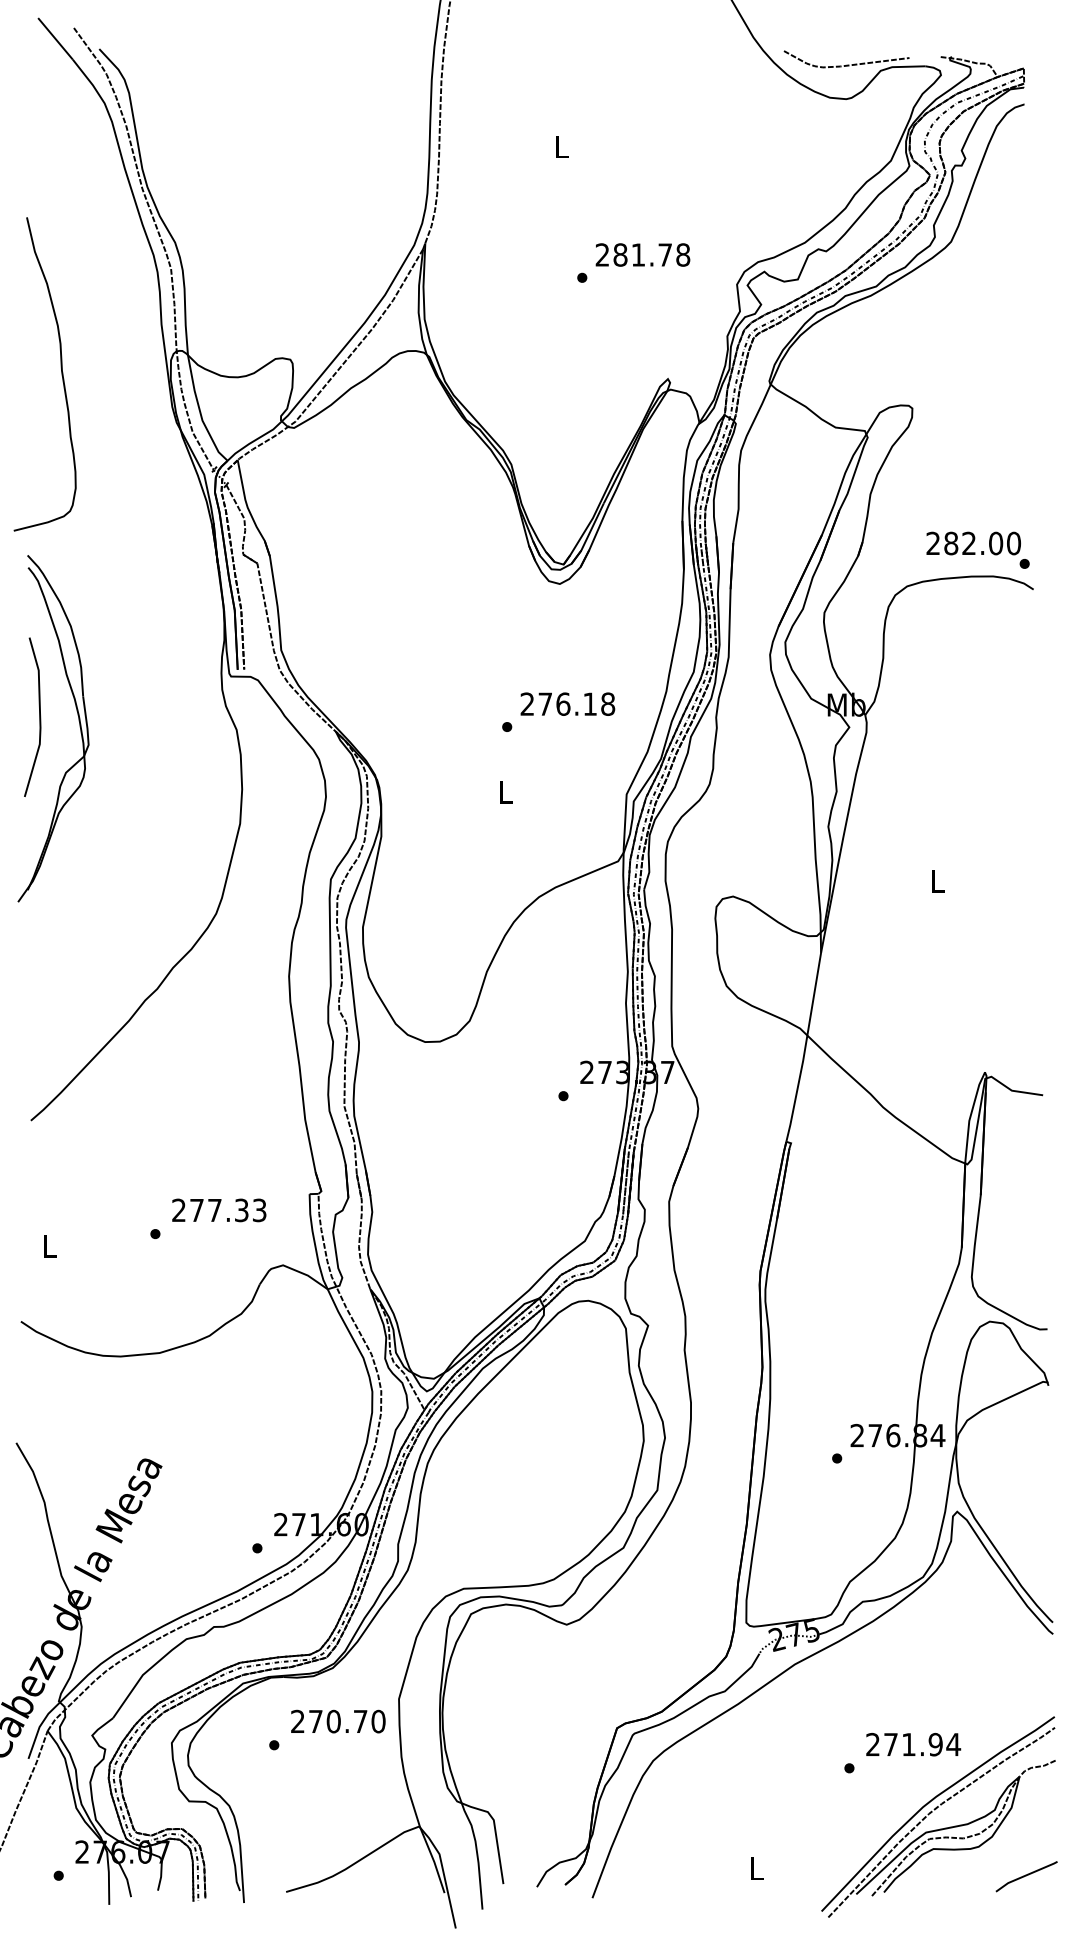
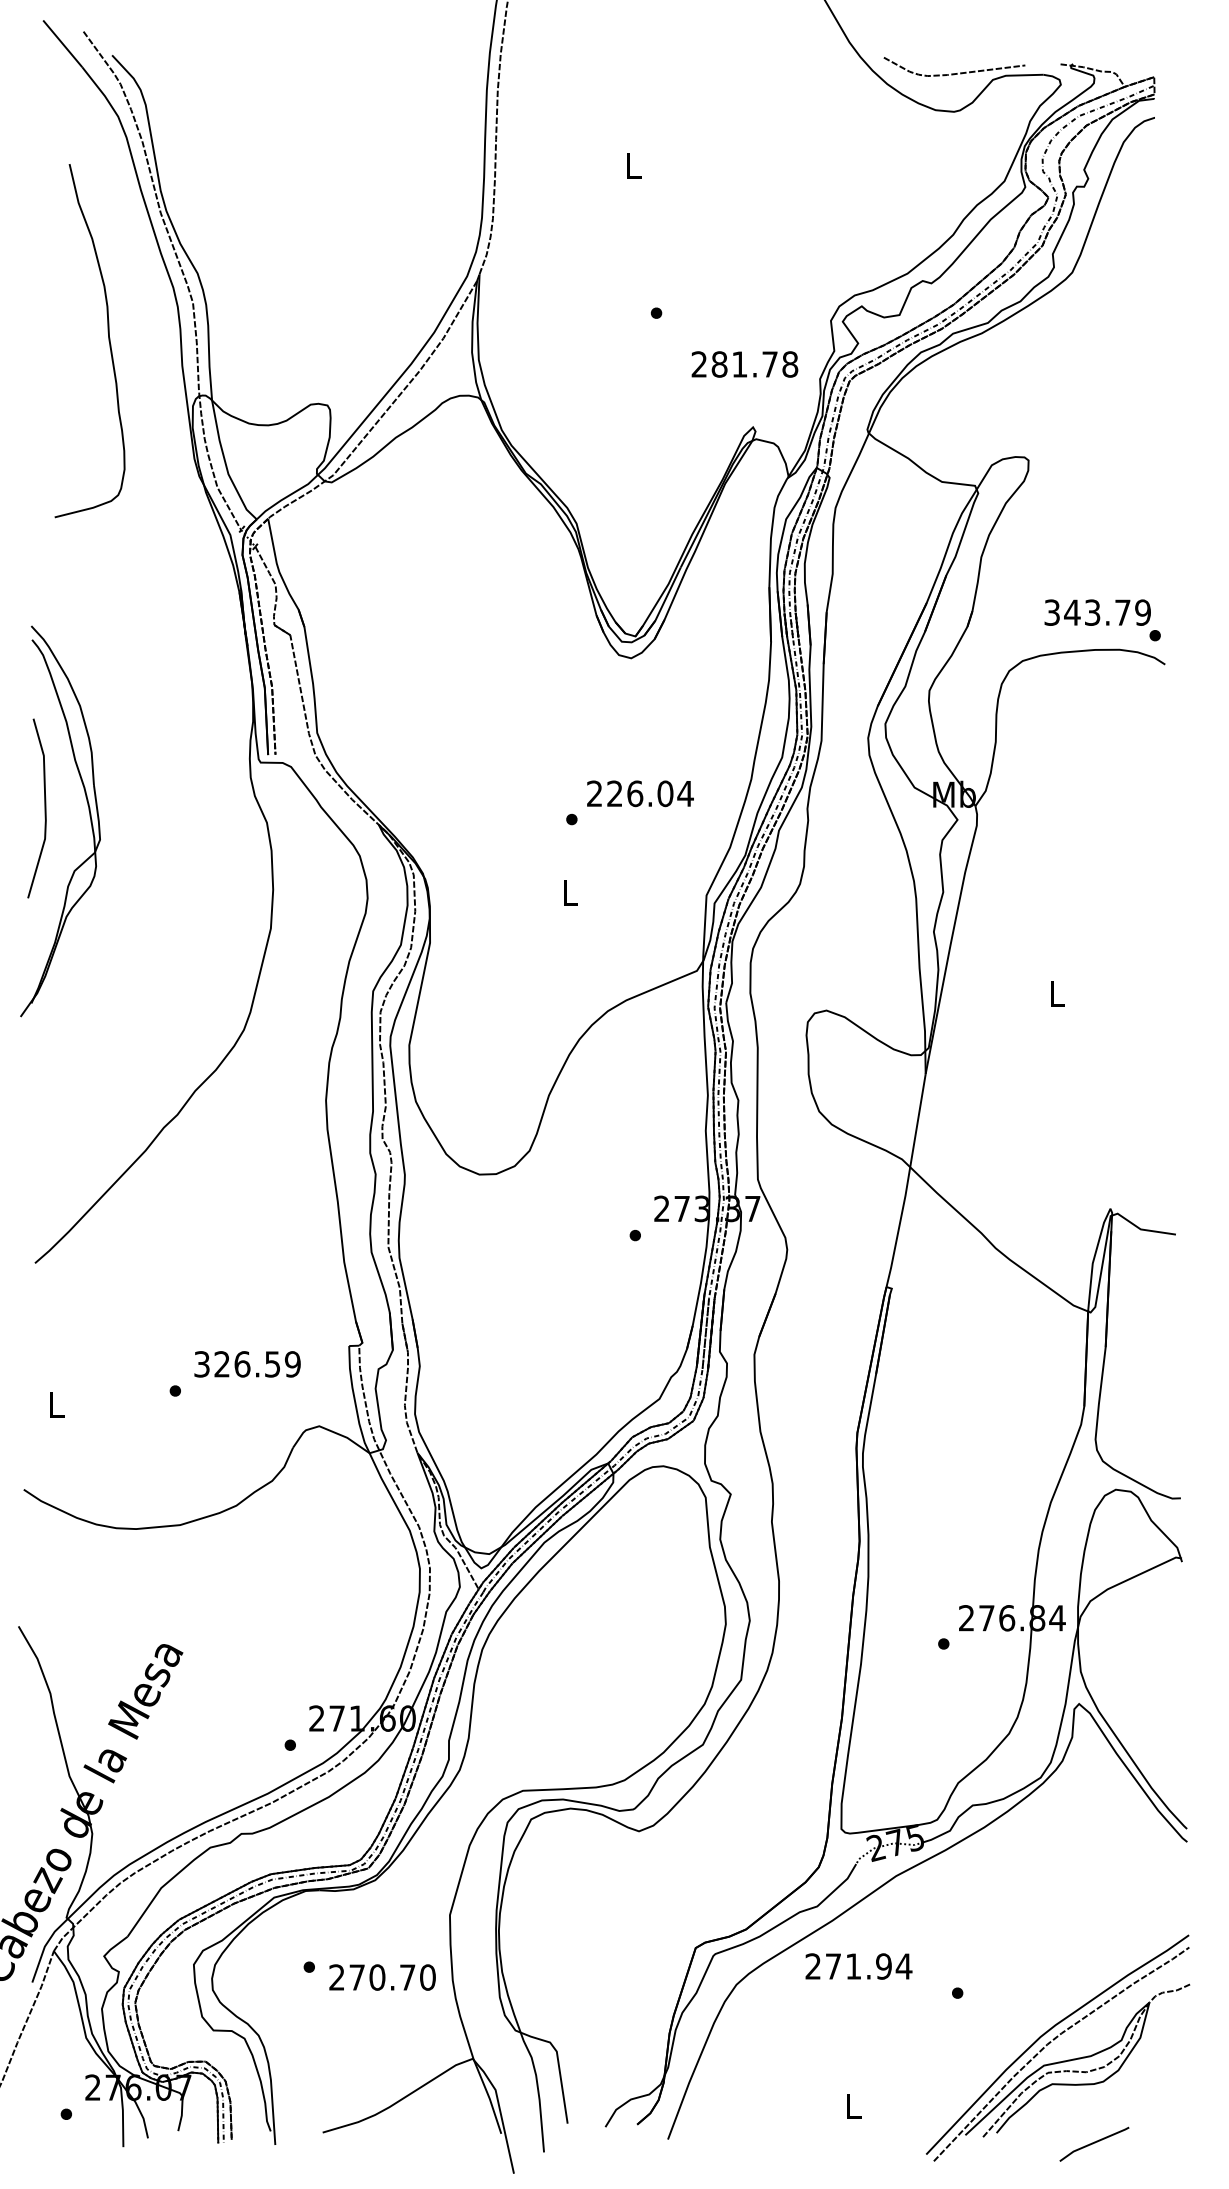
text: (642, 255) -> (744, 364), moved
curve: (61, 374) -> (108, 341), moved
text: (973, 543) -> (1097, 612), 282.00 -> 343.79
text: (576, 703) -> (650, 793), 276.18 -> 226.04
text: (219, 1210) -> (247, 1364), 277.33 -> 326.59
text: (338, 1721) -> (382, 1977), moved
text: (913, 1744) -> (858, 1966), moved
line: (1026, 1875) -> (1094, 2143), moved

